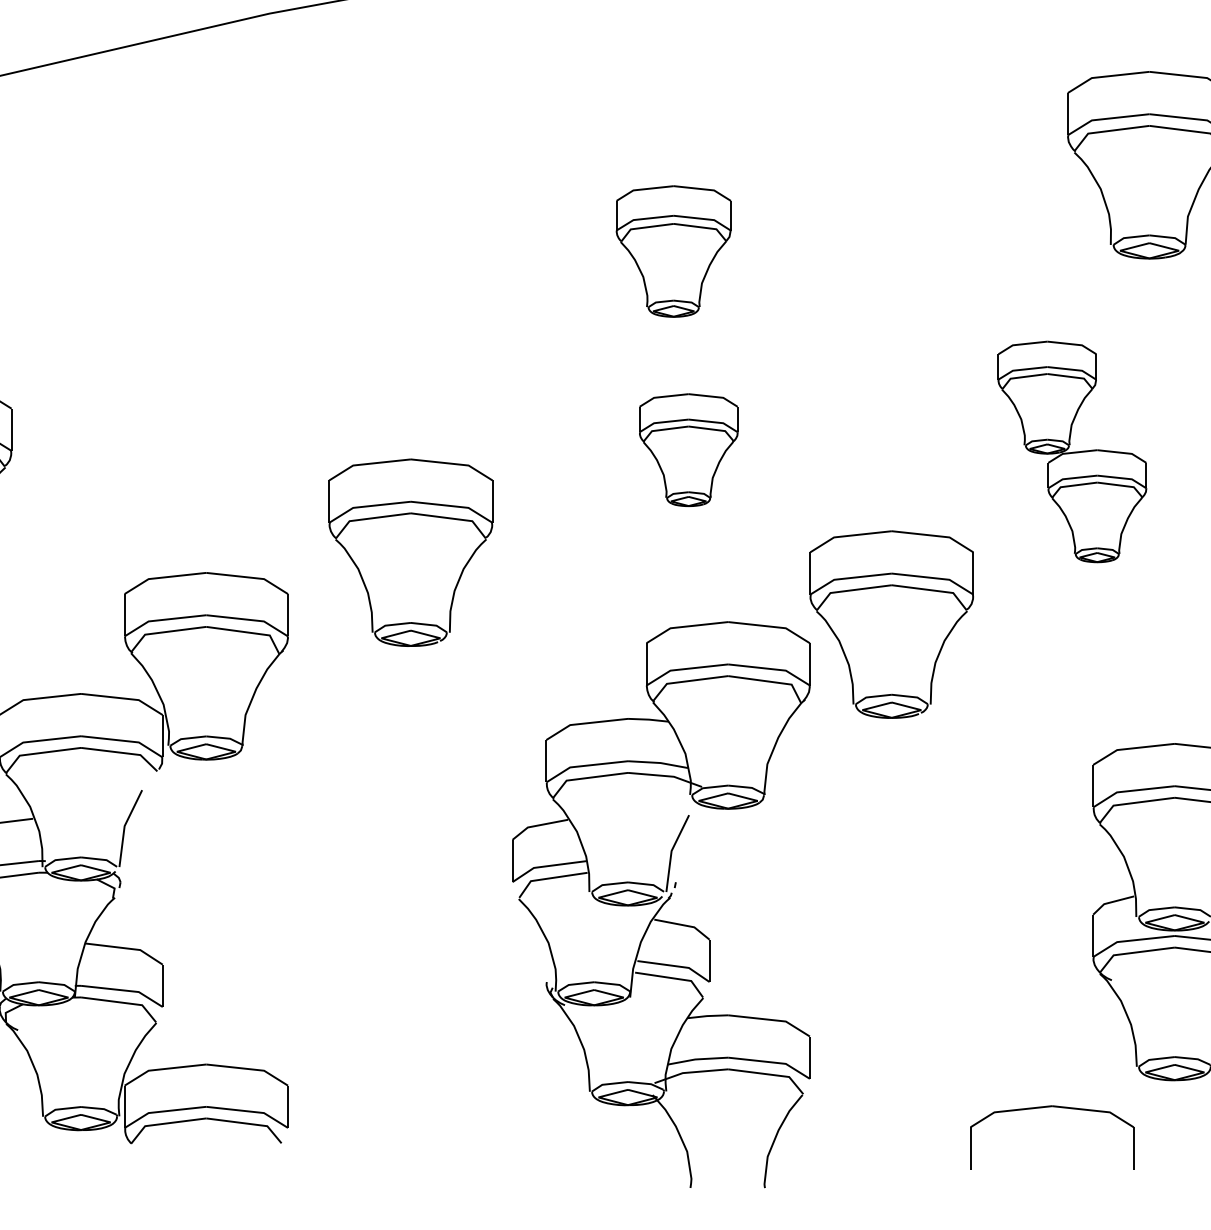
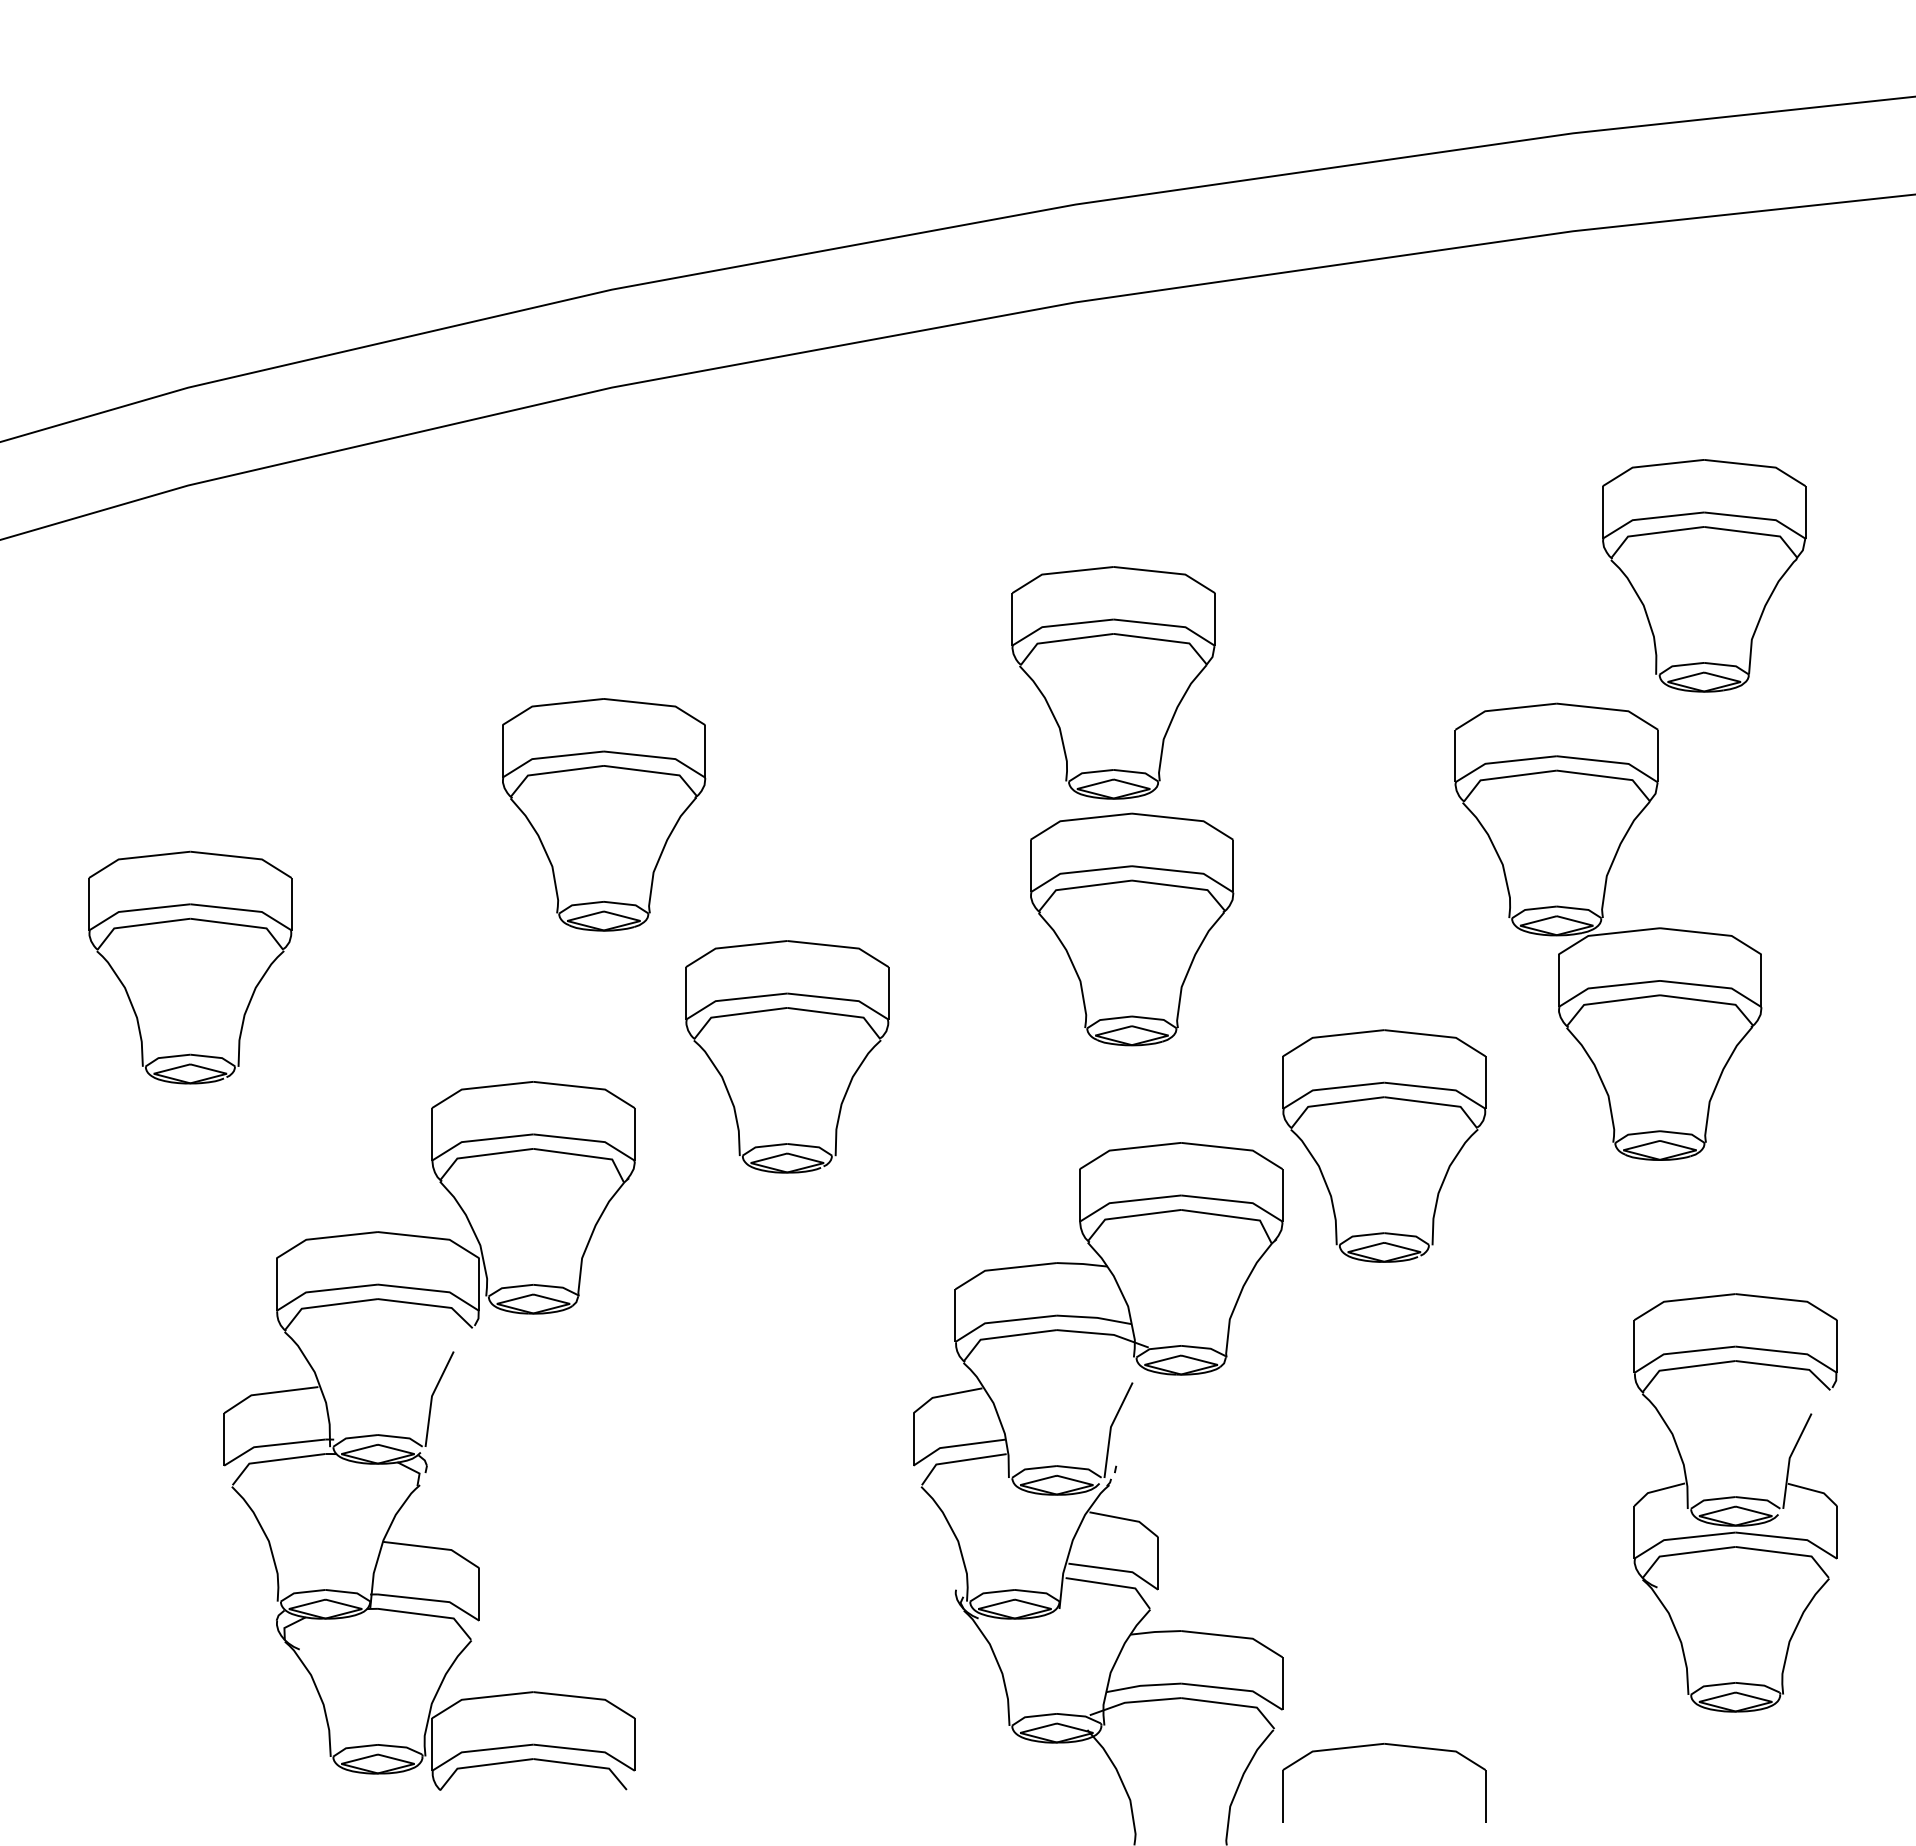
part: (673, 251) -> (1113, 682), size x1.43
part: (263, 357) -> (604, 814), added
part: (688, 450) -> (1132, 929), size x1.67
part: (1072, 451) -> (1608, 931), size x1.67
part: (1049, 1107) -> (1380, 1745), moved

